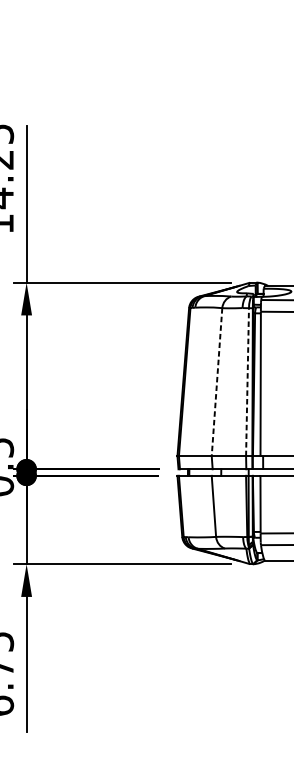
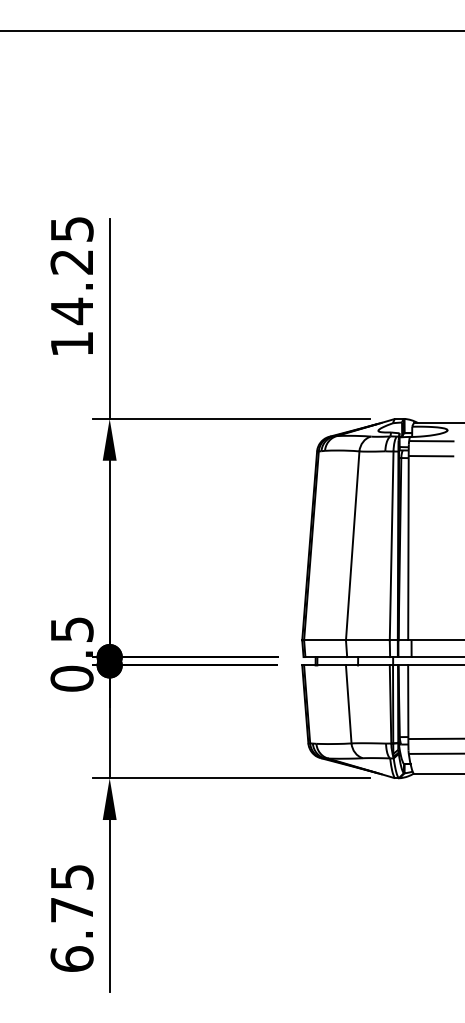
line: (216, 381) -> (352, 545), dashed -> solid
line: (247, 381) -> (391, 545), dashed -> solid

